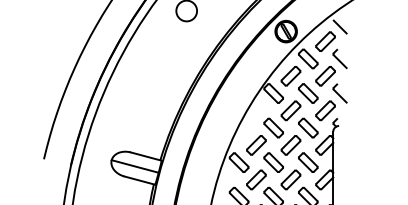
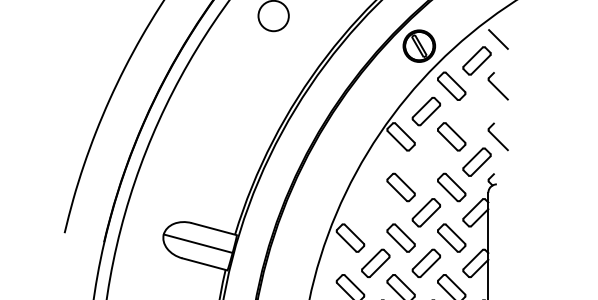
part: (325, 76) -> (476, 111), removed
part: (290, 110) -> (425, 161), removed
part: (256, 145) -> (375, 212), removed

